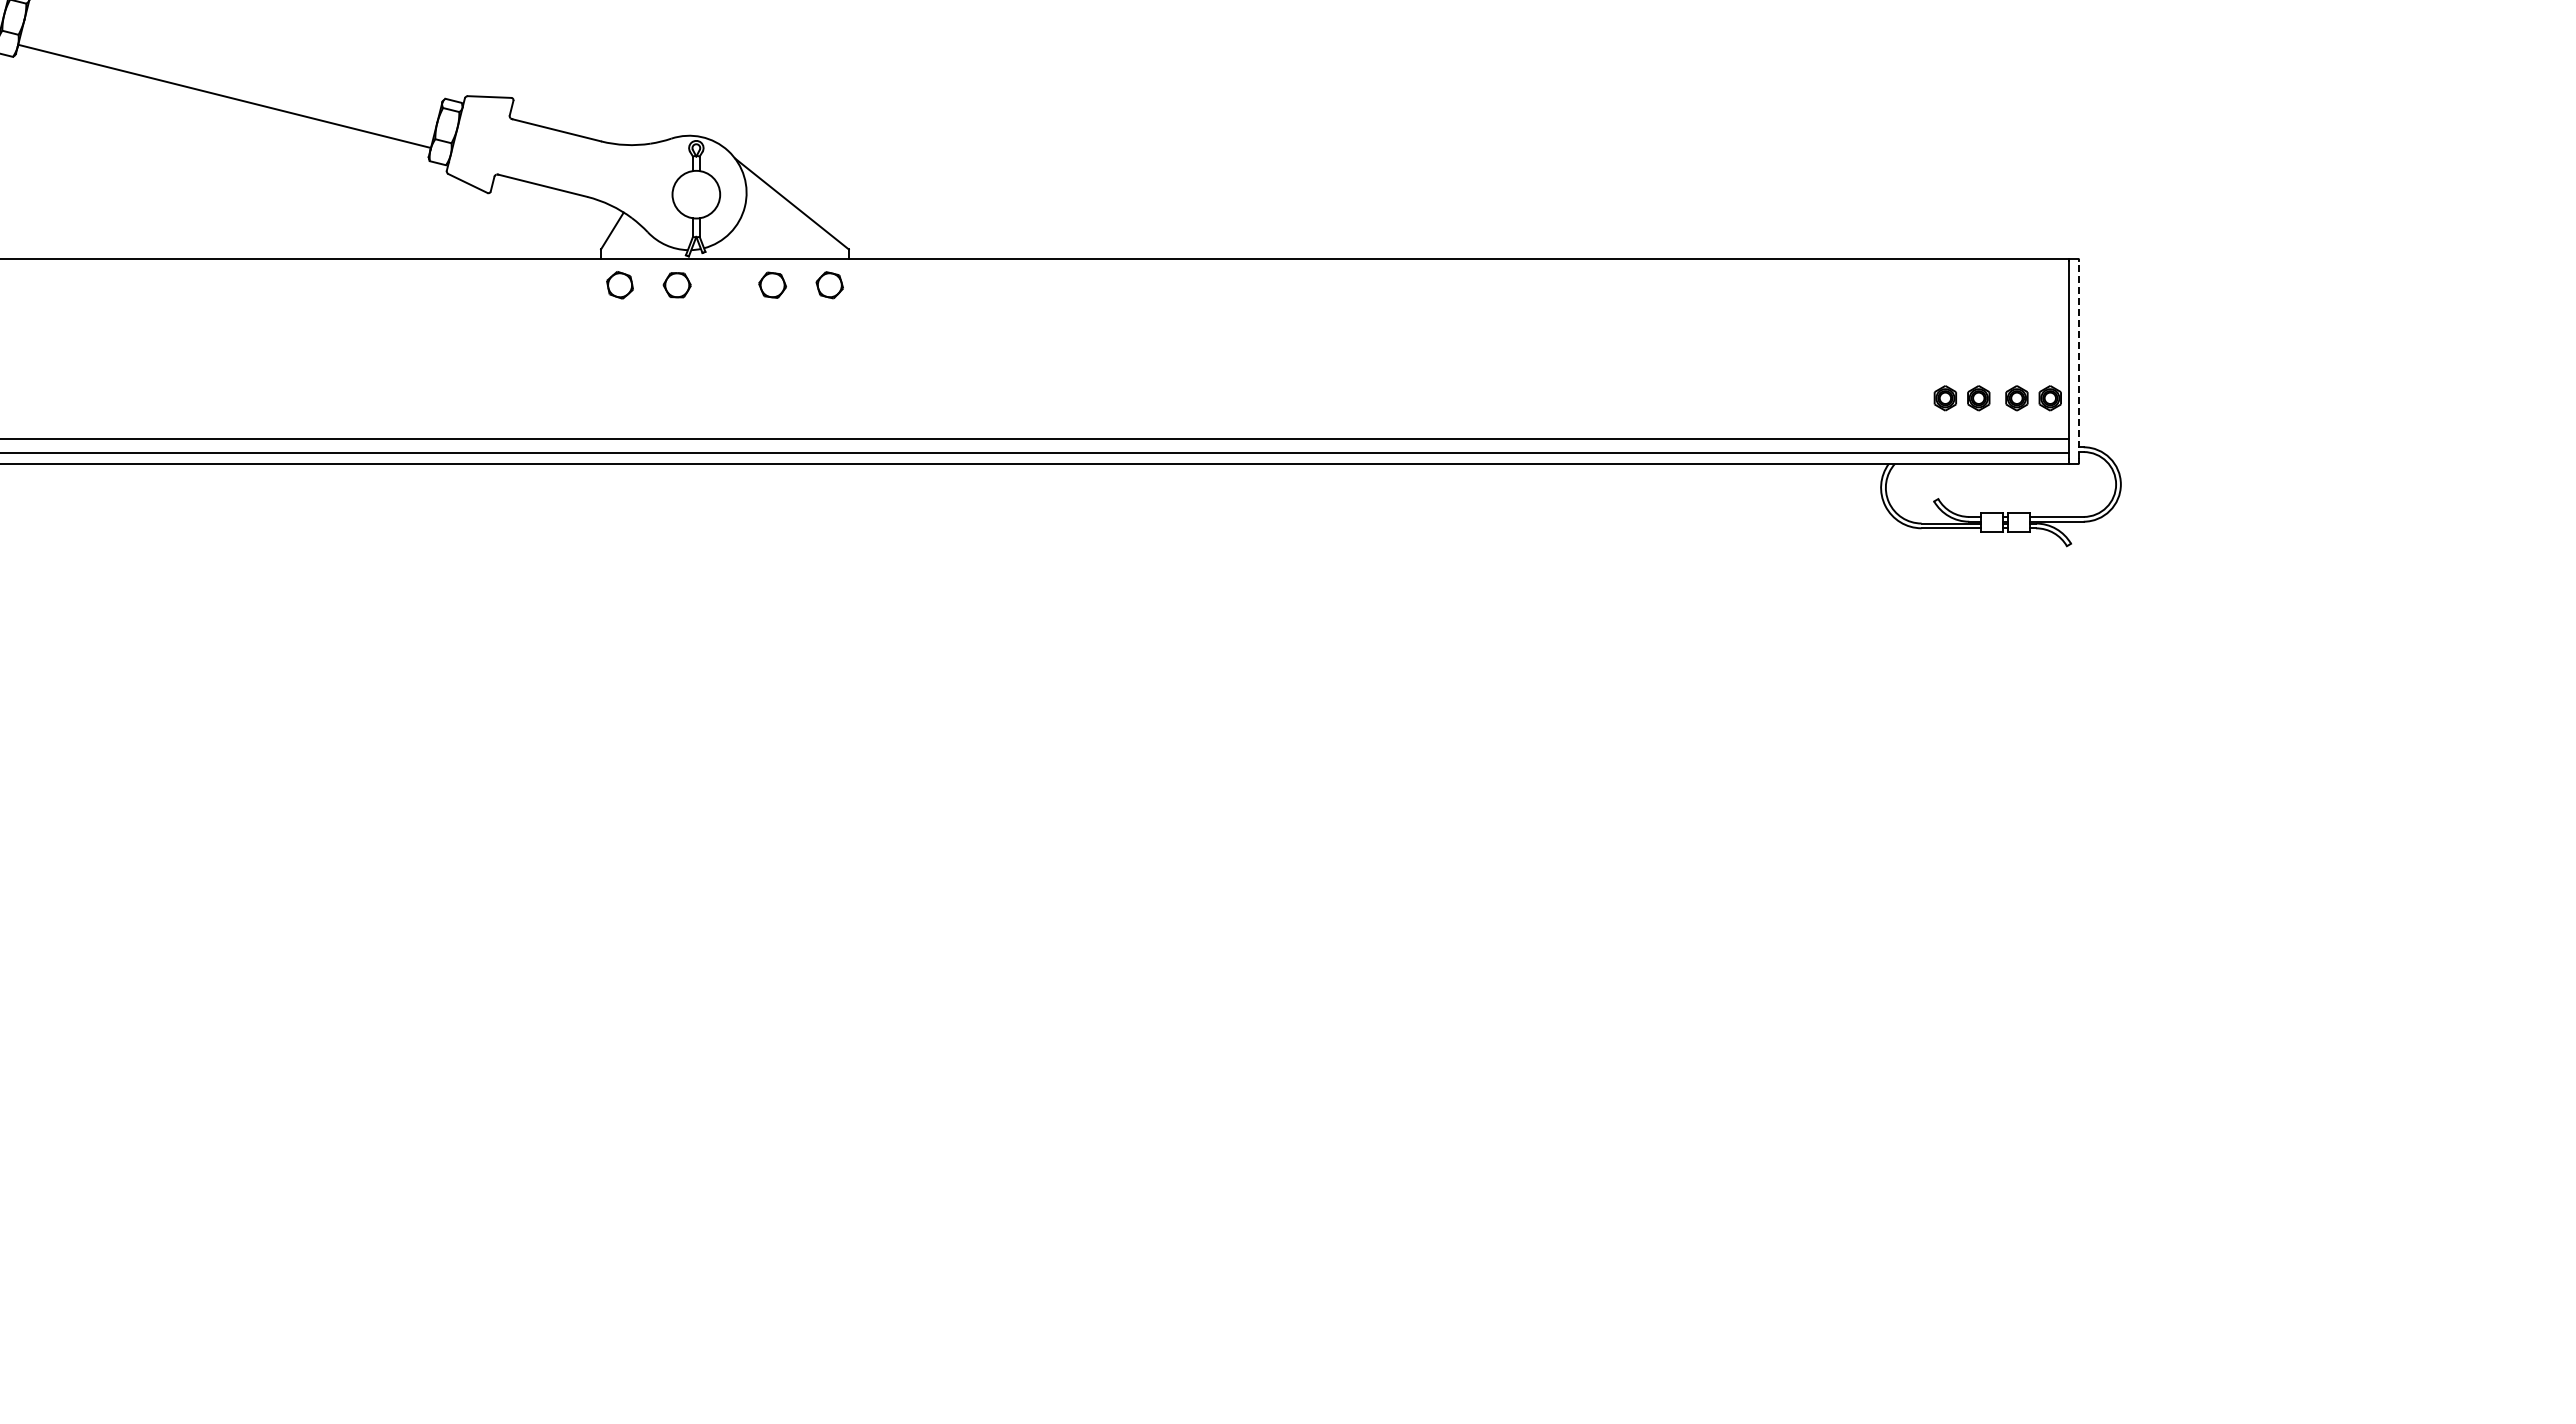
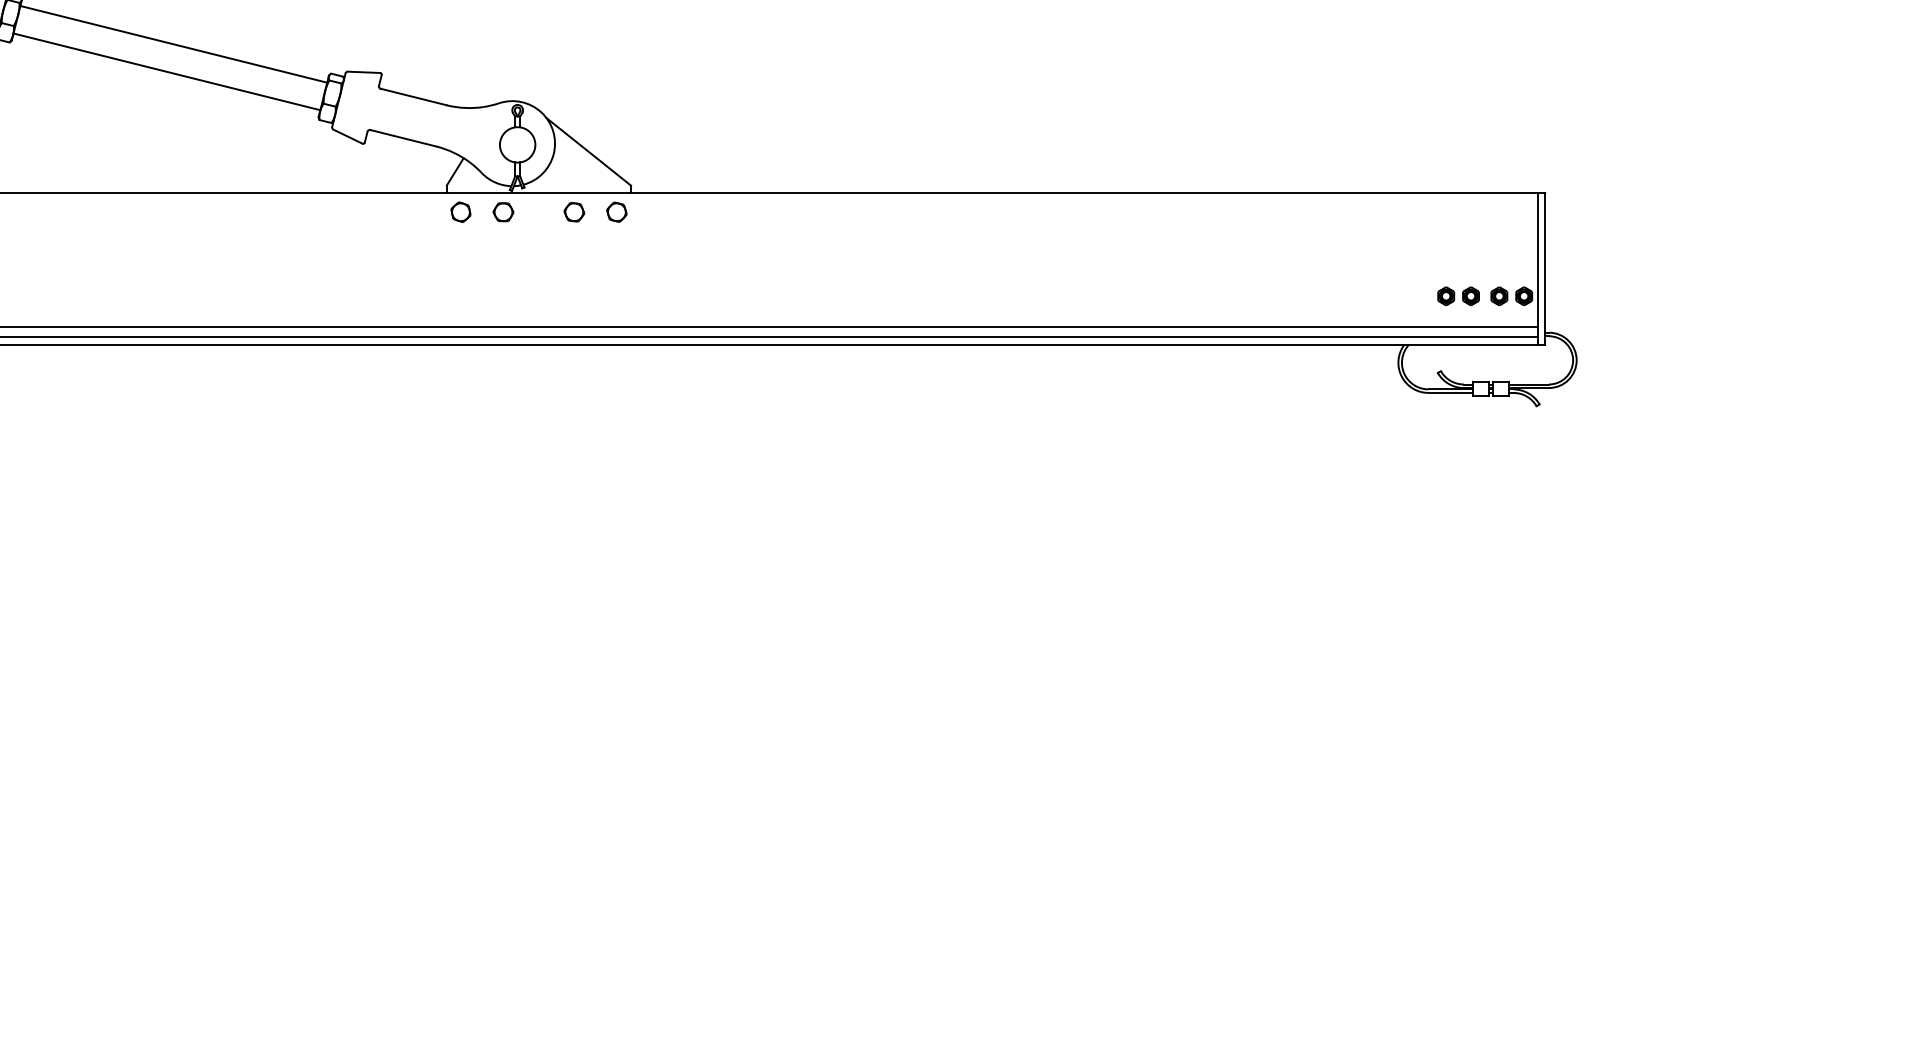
line: (233, 59) -> (173, 44), added
line: (2078, 360) -> (1545, 268), dashed -> solid

